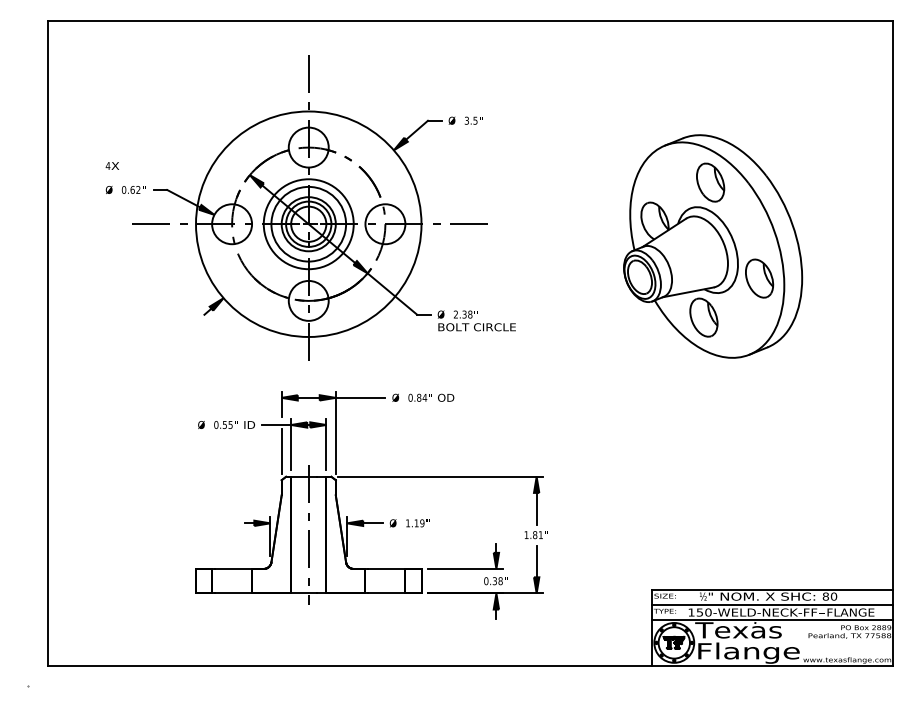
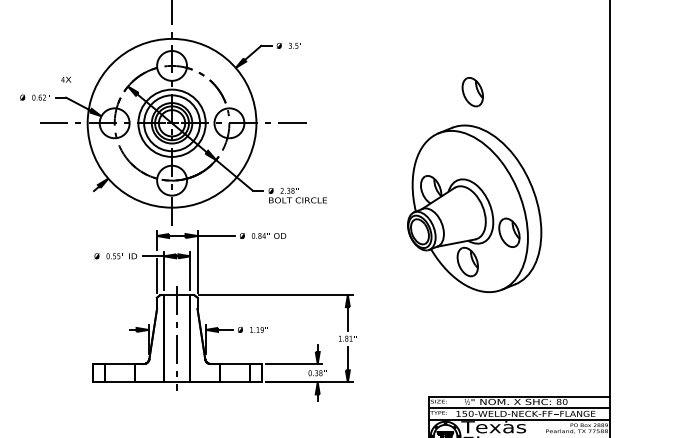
text: (111, 165) -> (65, 79), moved
part: (713, 246) -> (474, 208), moved
part: (362, 519) -> (217, 327), moved

